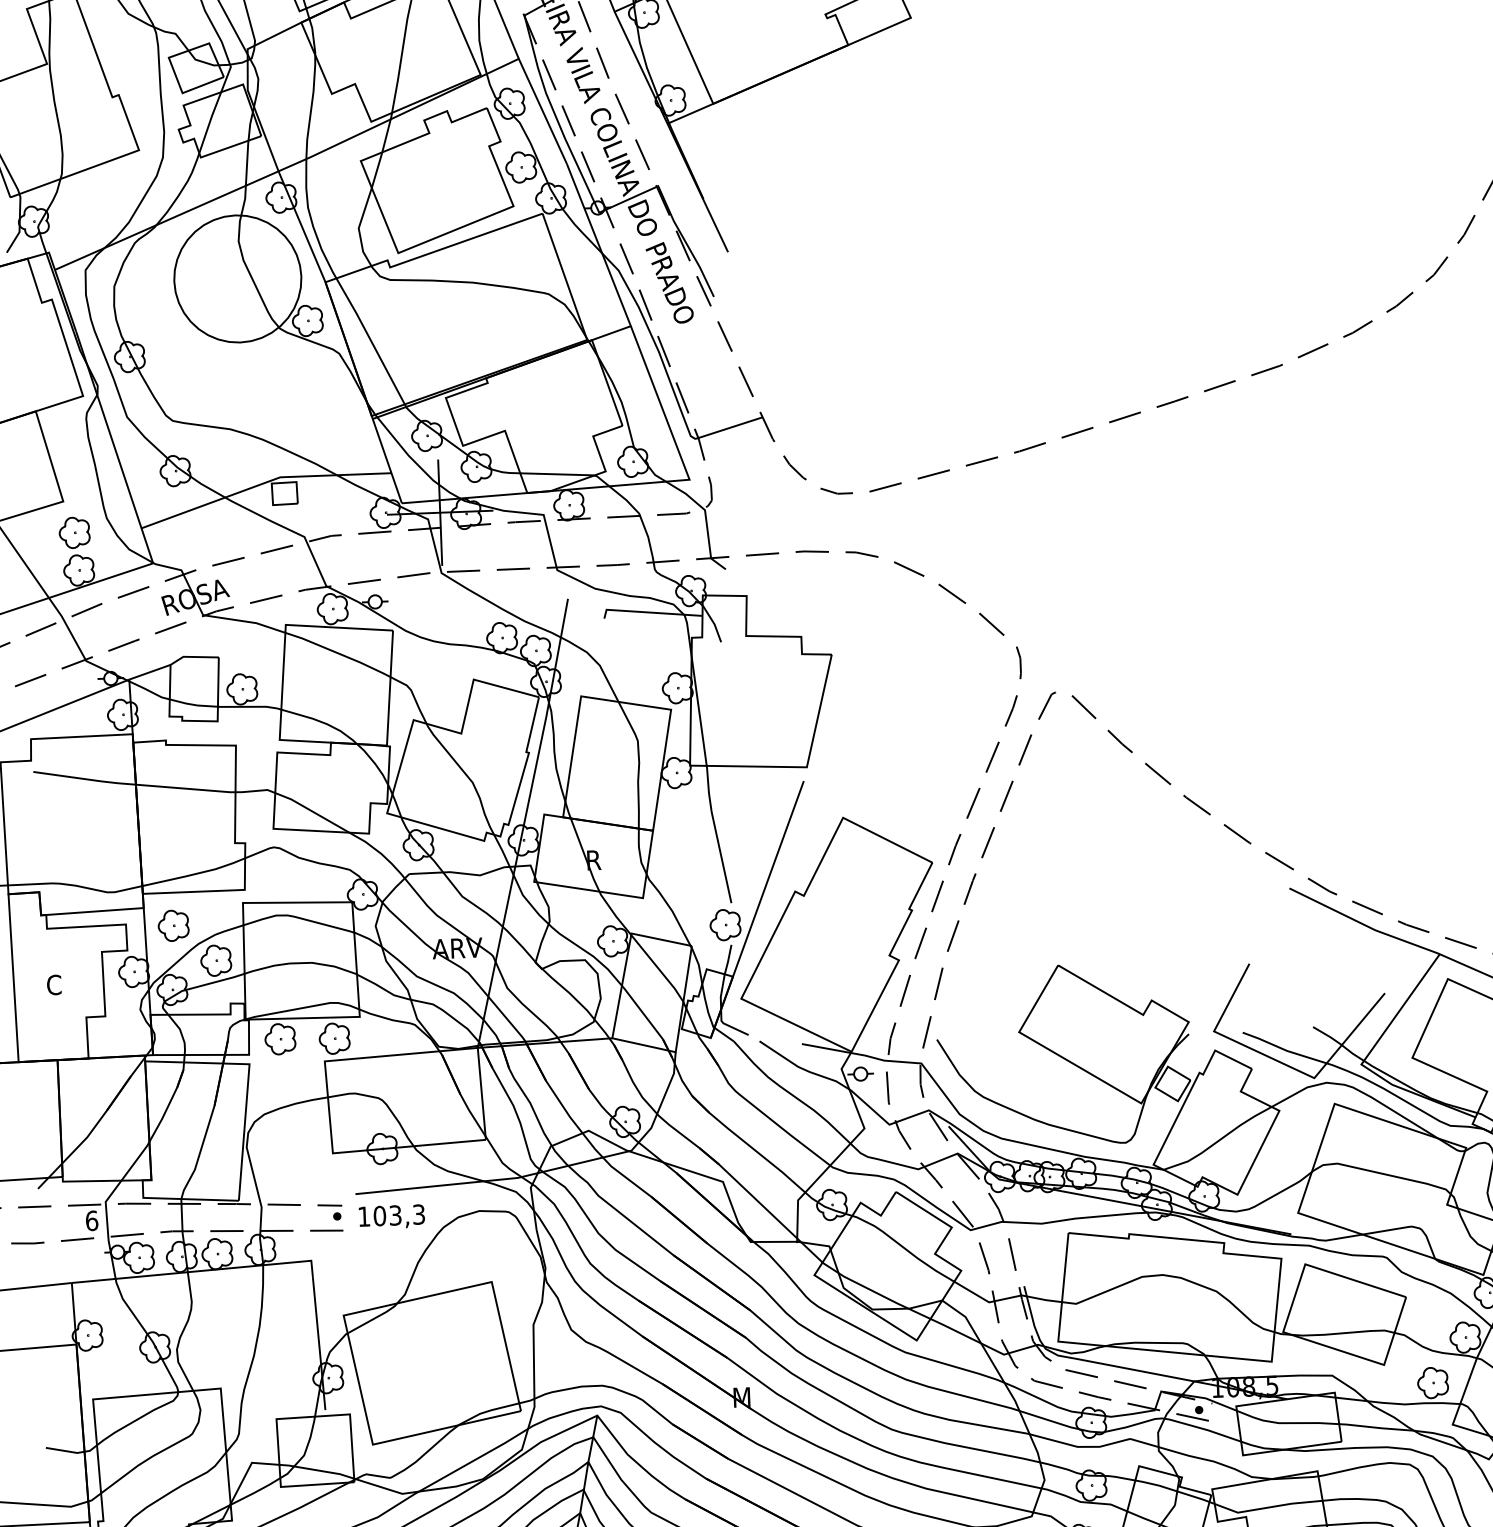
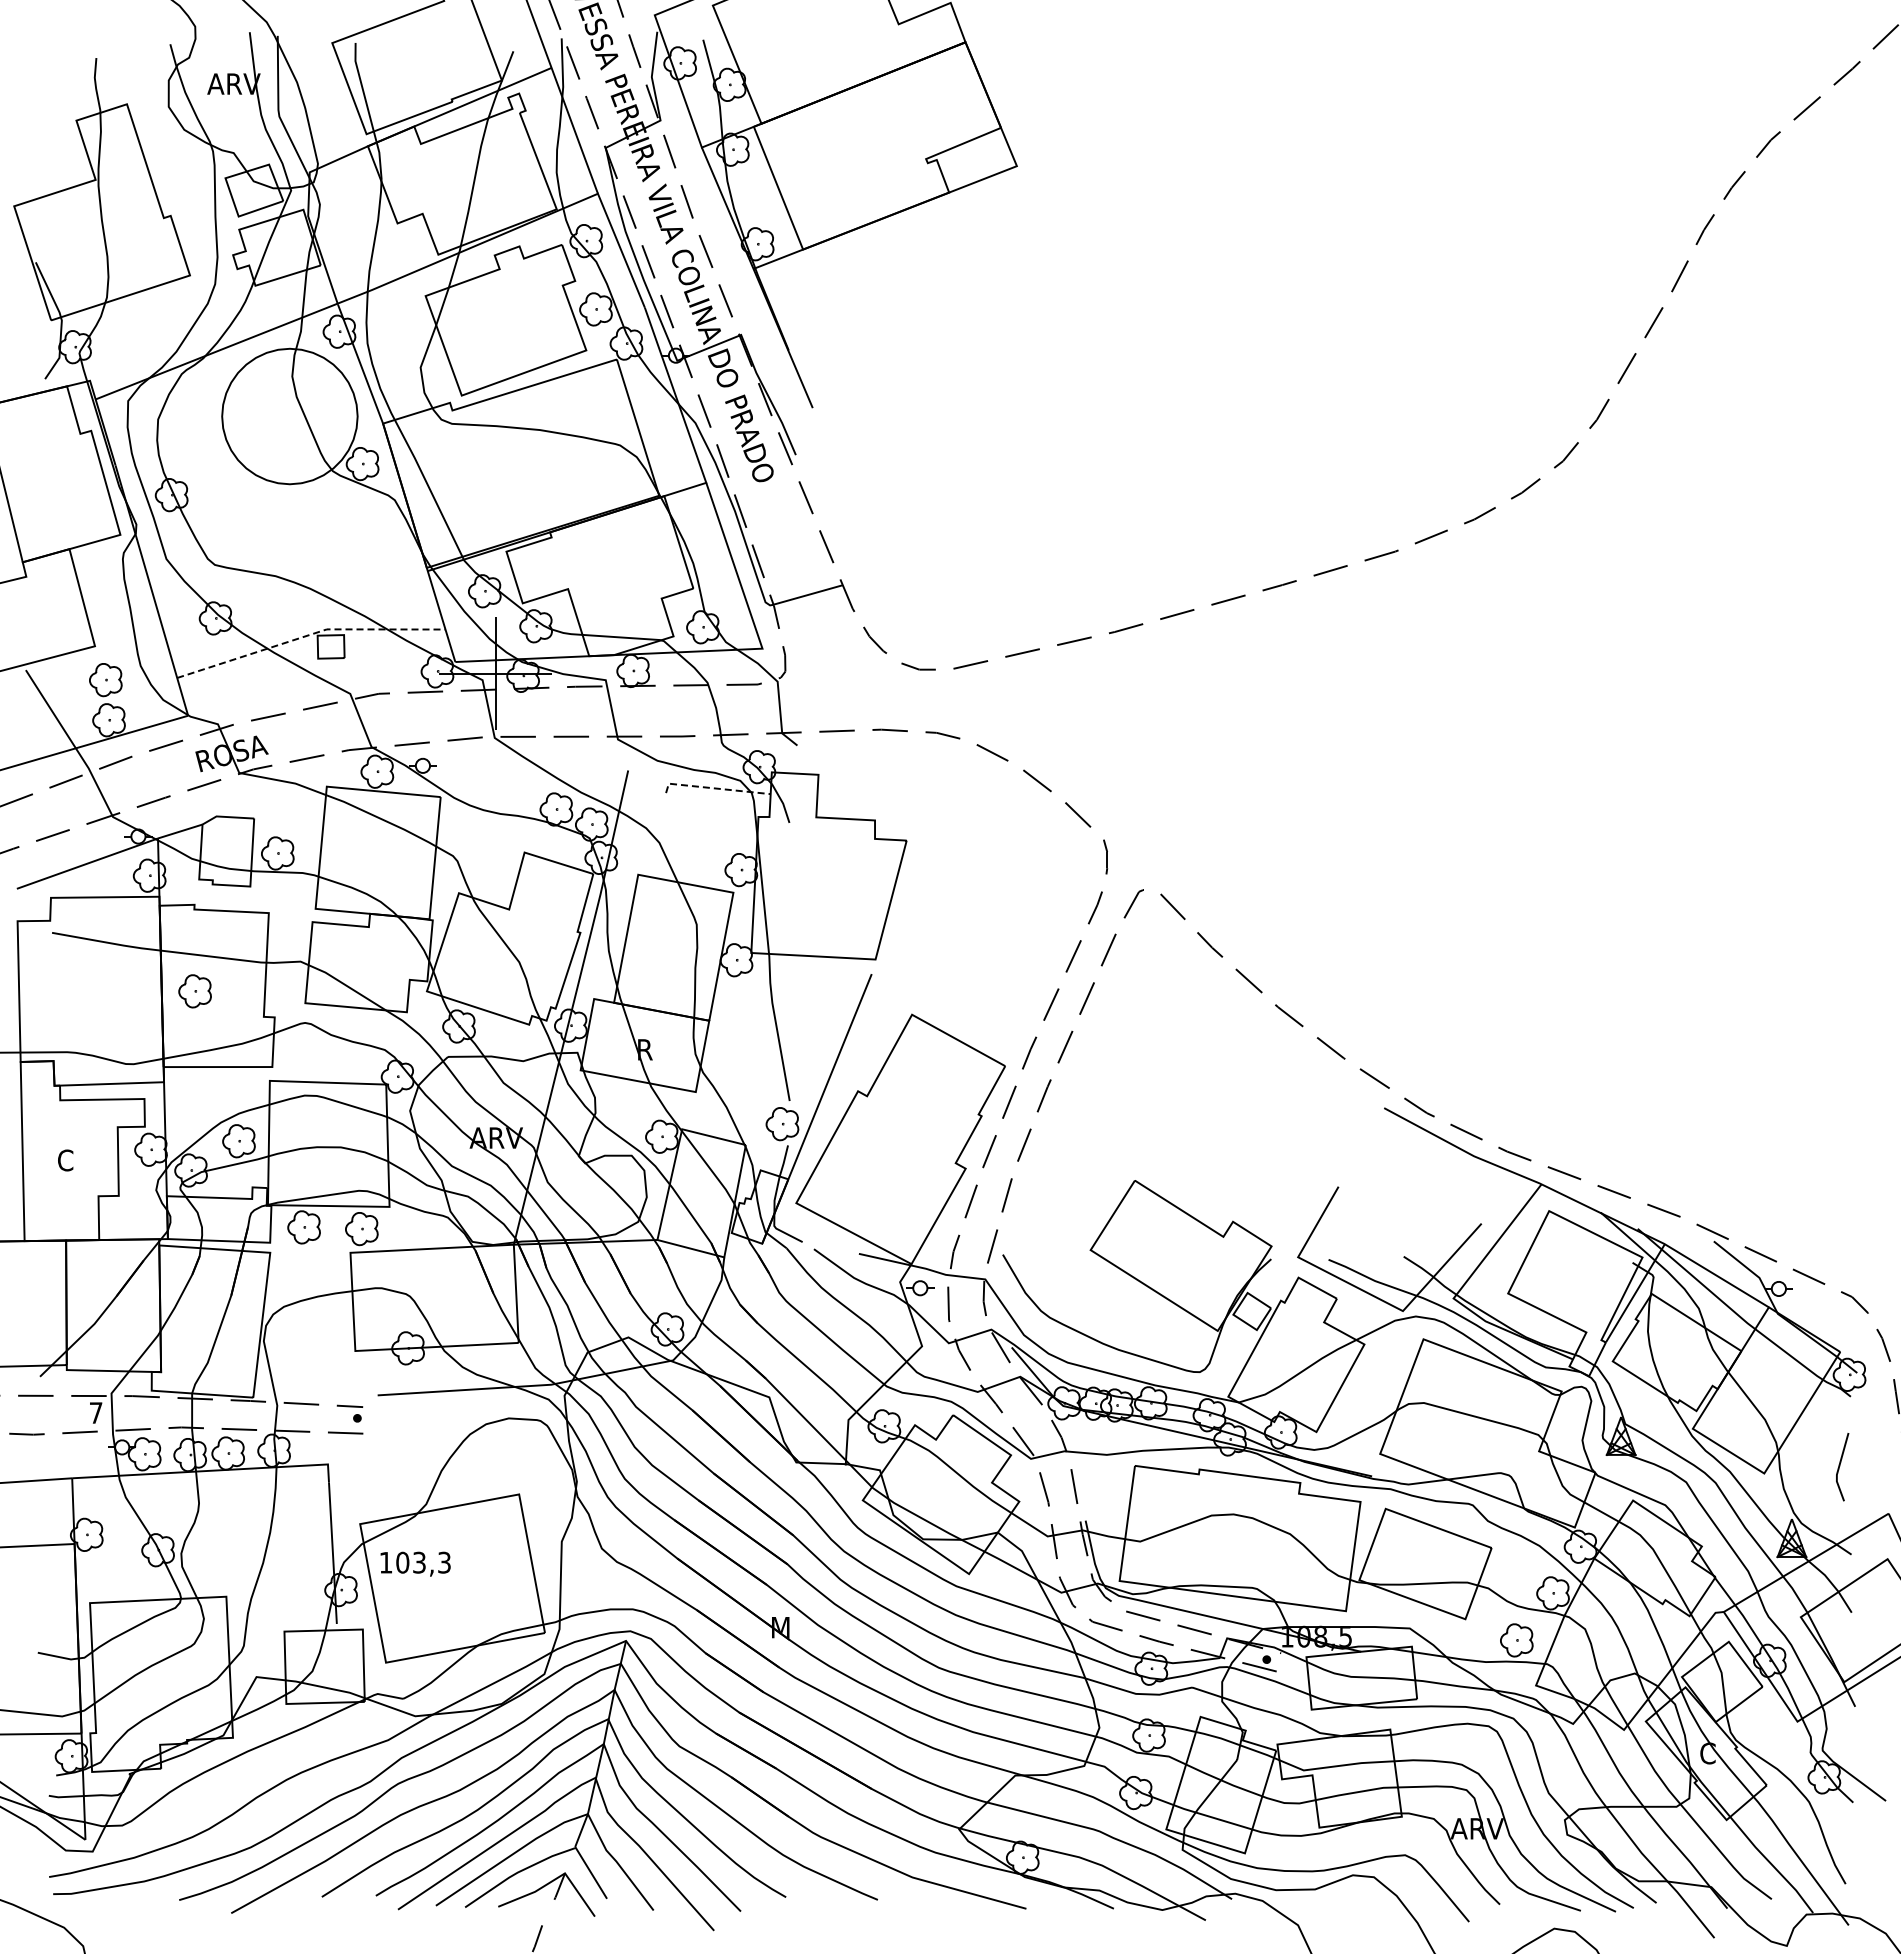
line: (263, 483) -> (308, 635), solid -> dashed
line: (649, 612) -> (714, 788), solid -> dashed
part: (173, 925) -> (194, 991), moved
text: (391, 1216) -> (415, 1563), moved
text: (91, 1220) -> (95, 1412), 6 -> 7

